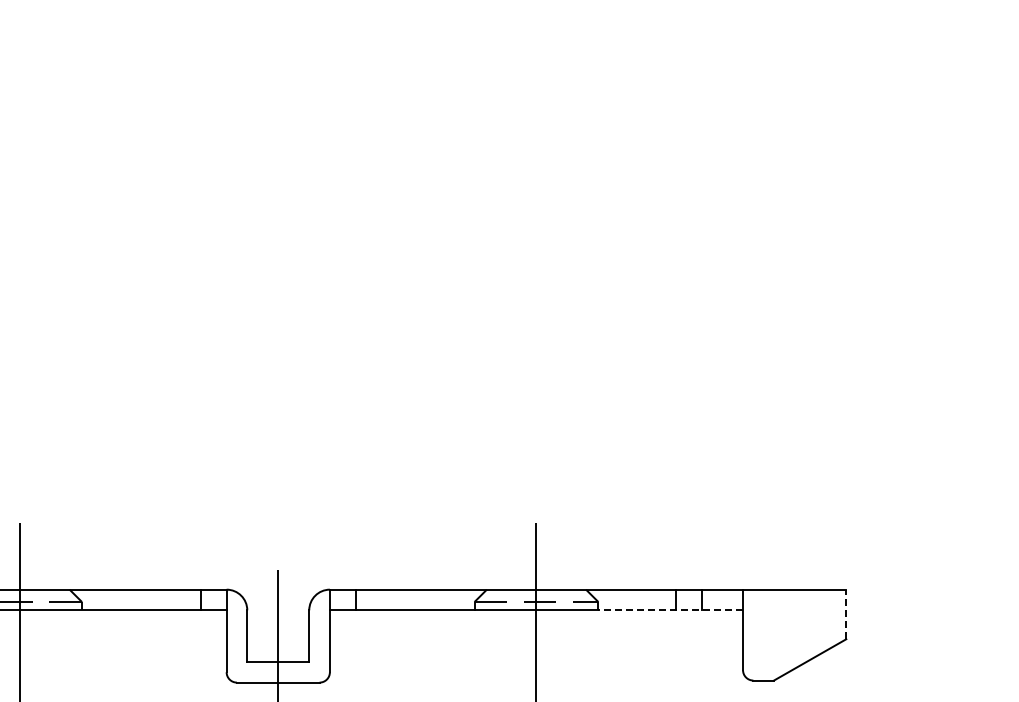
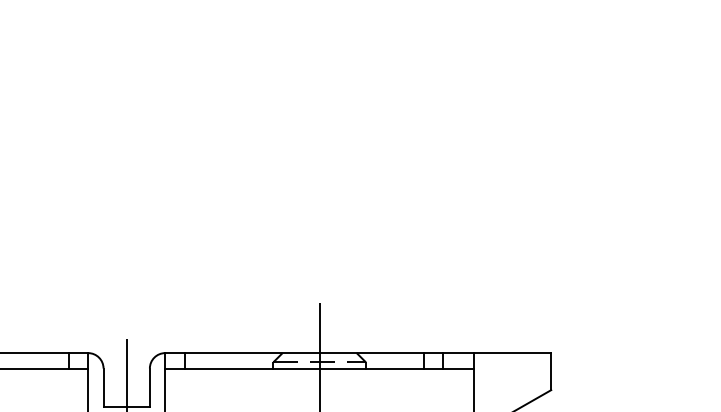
line: (670, 610) -> (419, 368), dashed -> solid
line: (846, 614) -> (551, 371), dashed -> solid

